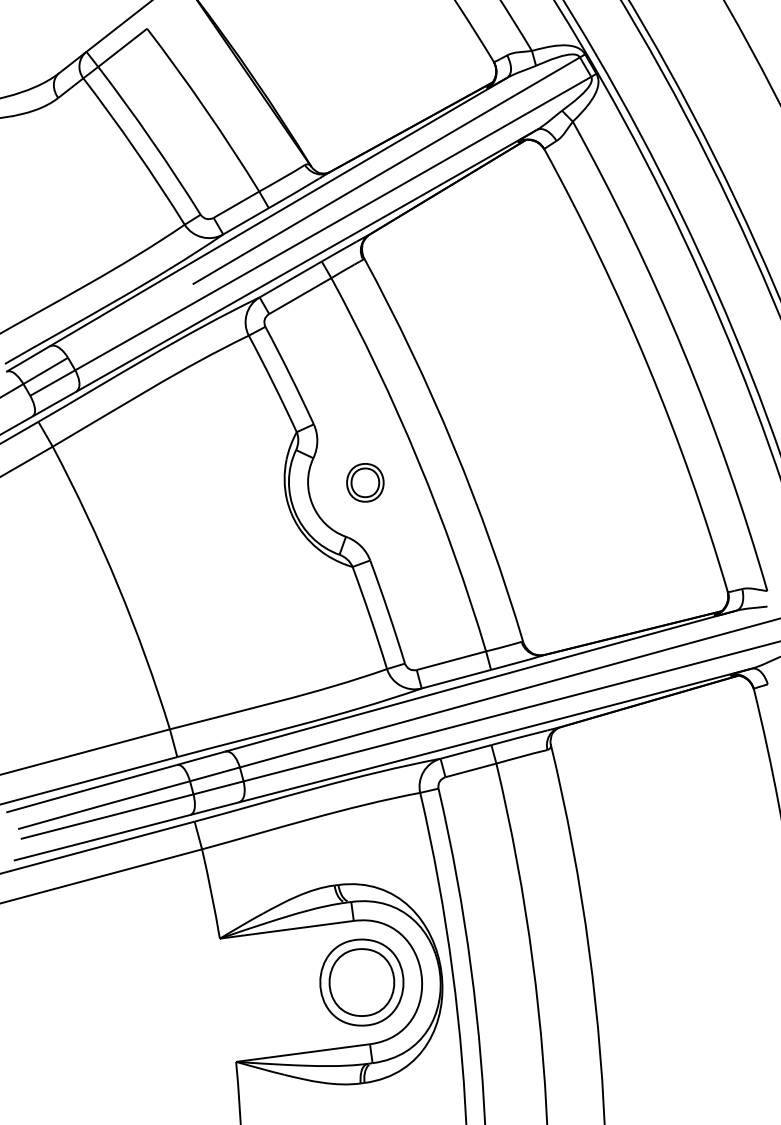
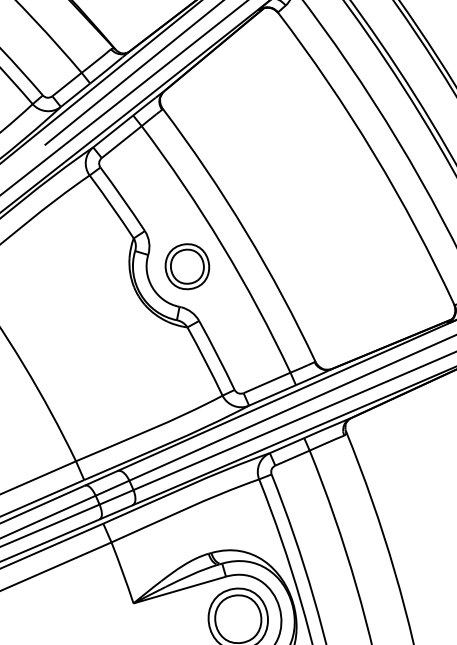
part: (365, 482) -> (187, 266), size x1.67

